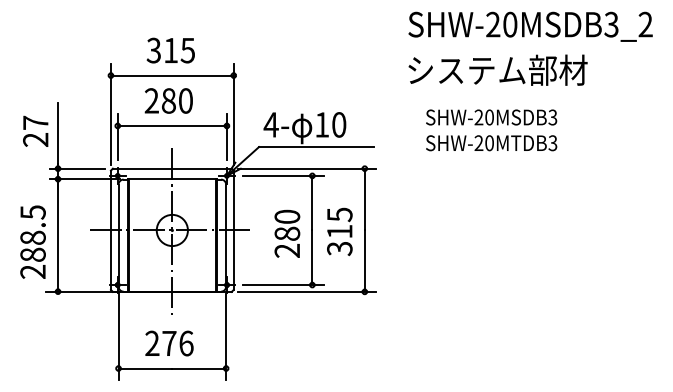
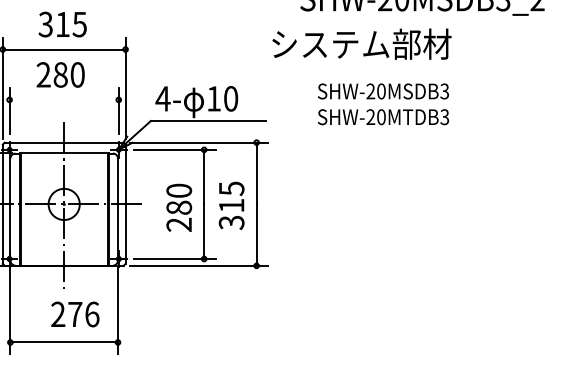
text: (497, 69) -> (361, 43), moved
line: (172, 125) -> (64, 99), removed
text: (169, 343) -> (75, 314), moved

